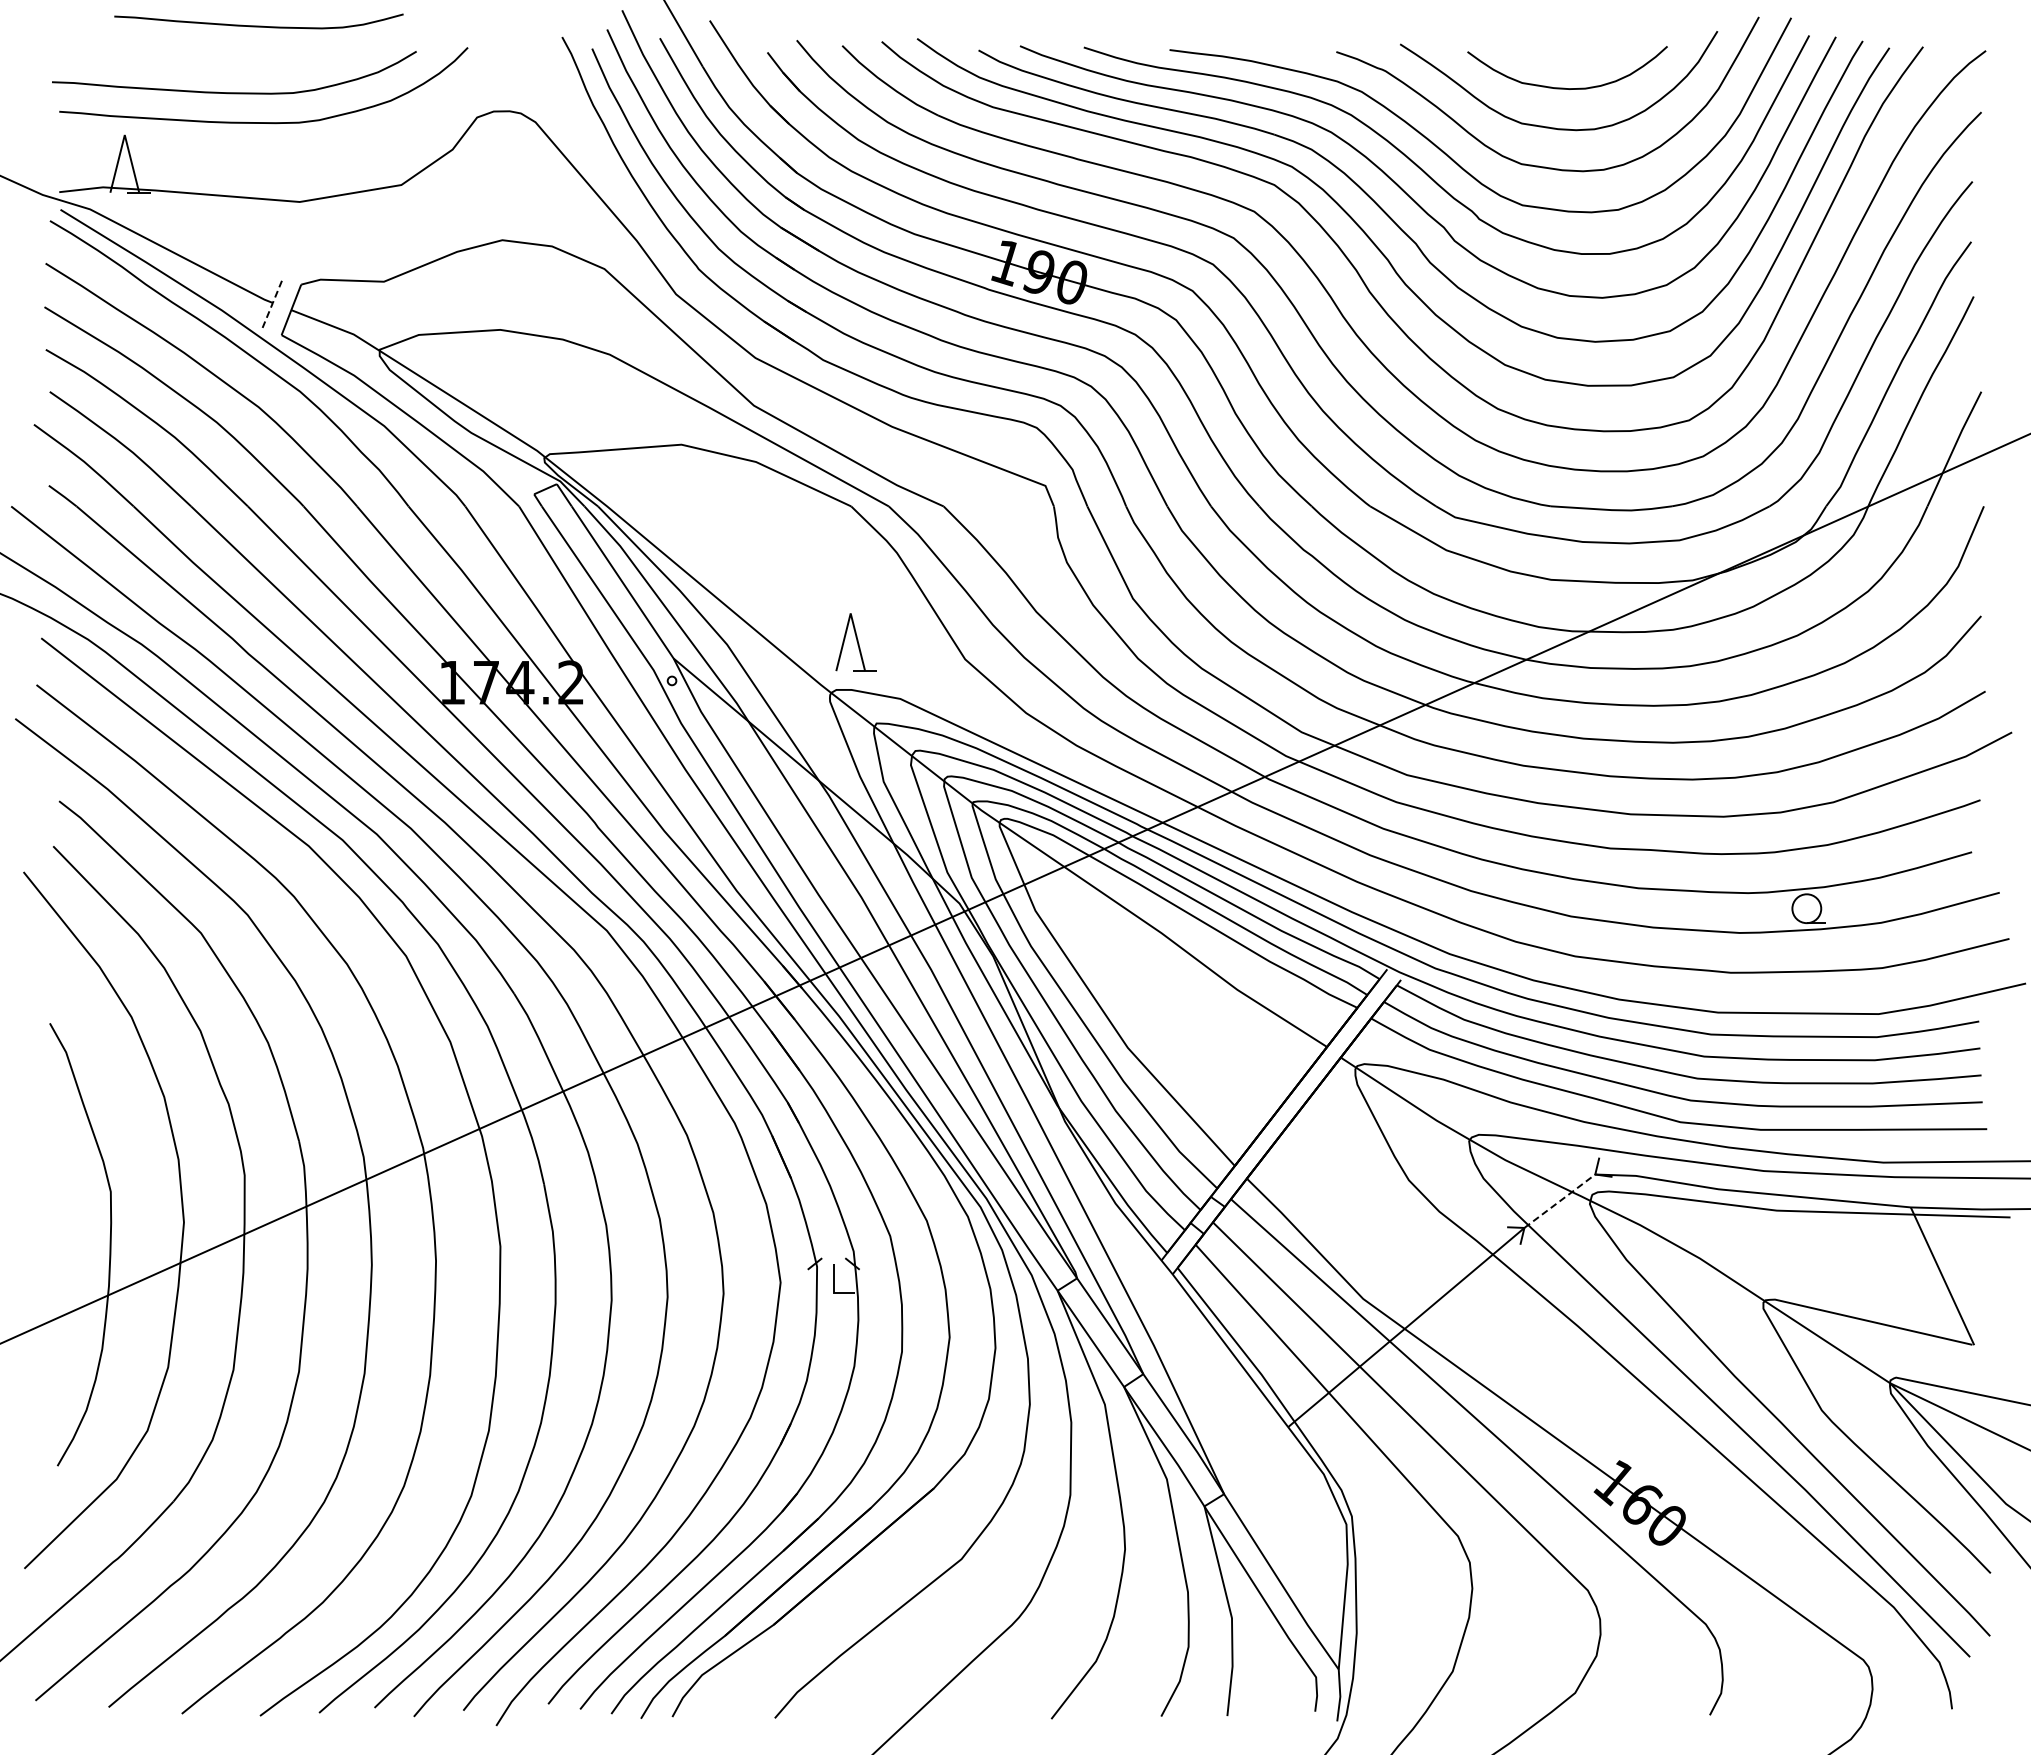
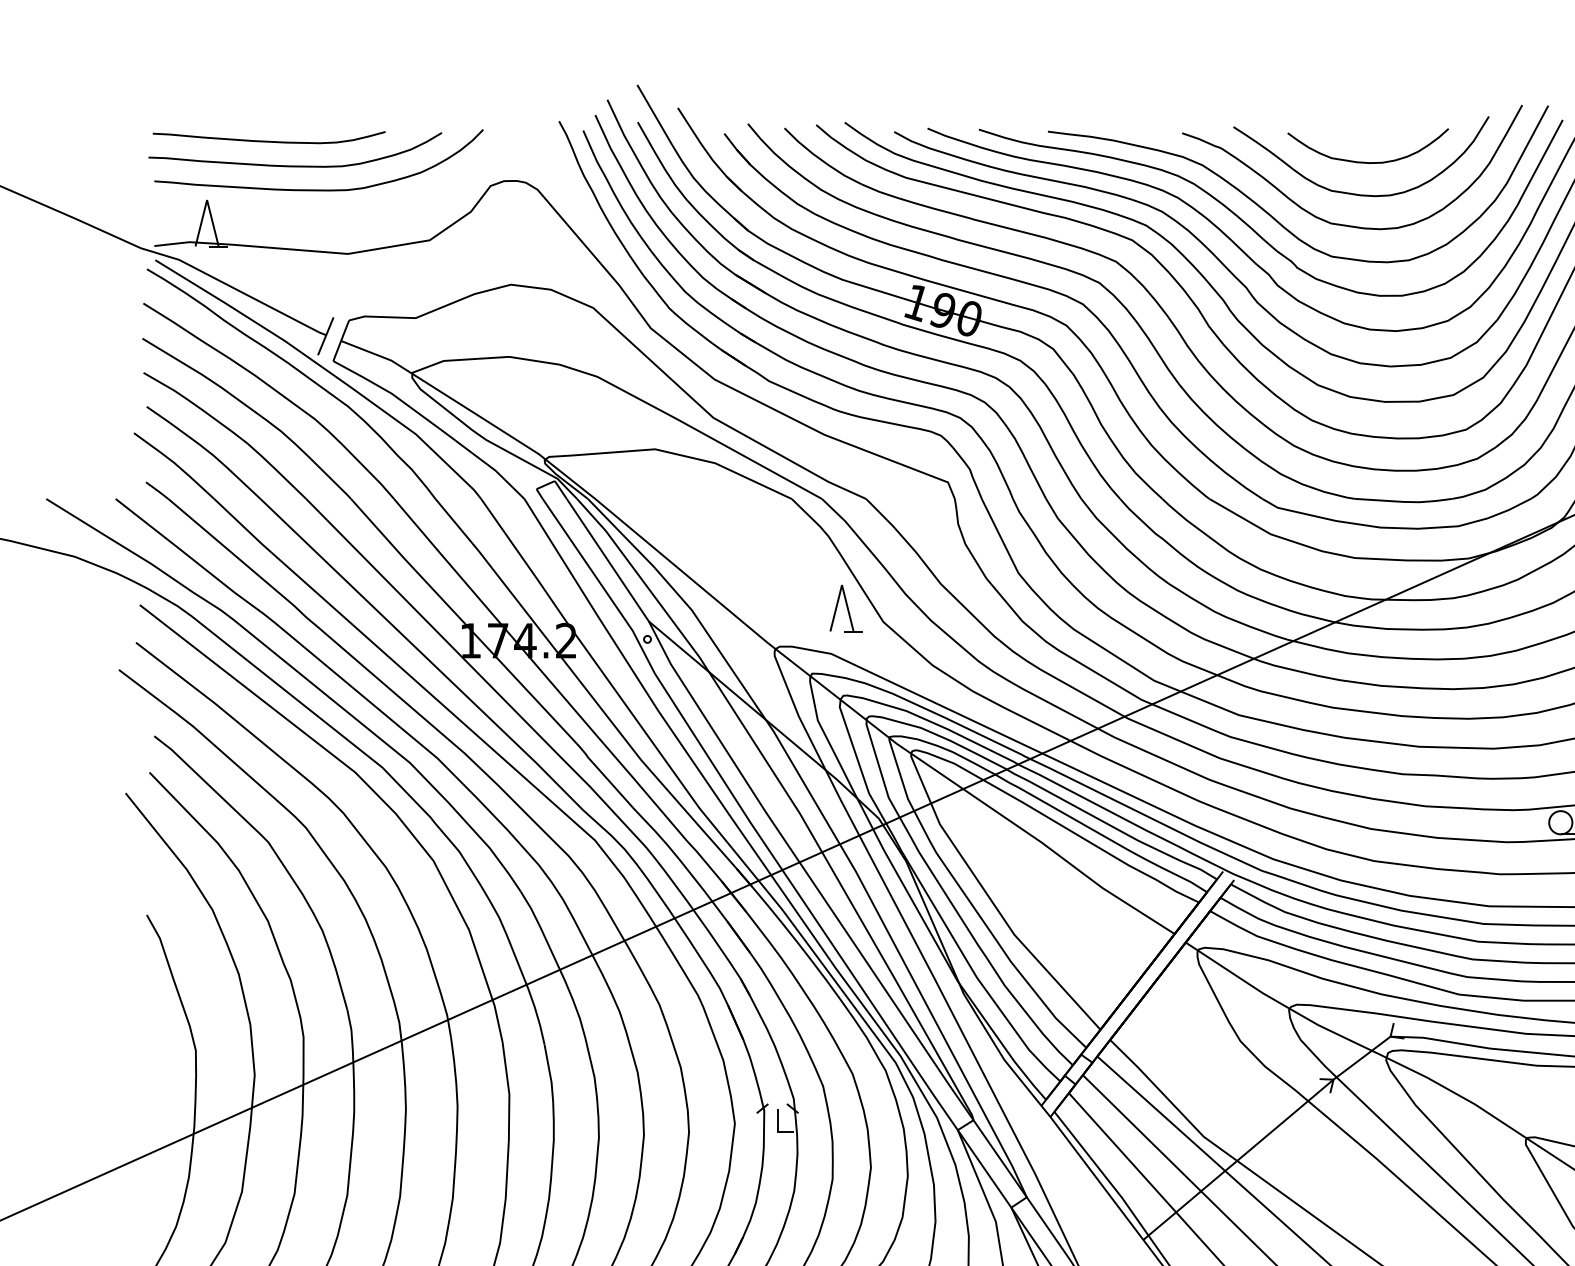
curve: (258, 25) -> (268, 140), moved
line: (272, 303) -> (325, 335), dashed -> solid
part: (855, 642) -> (845, 608), moved
line: (1560, 1201) -> (1362, 1058), dashed -> solid

